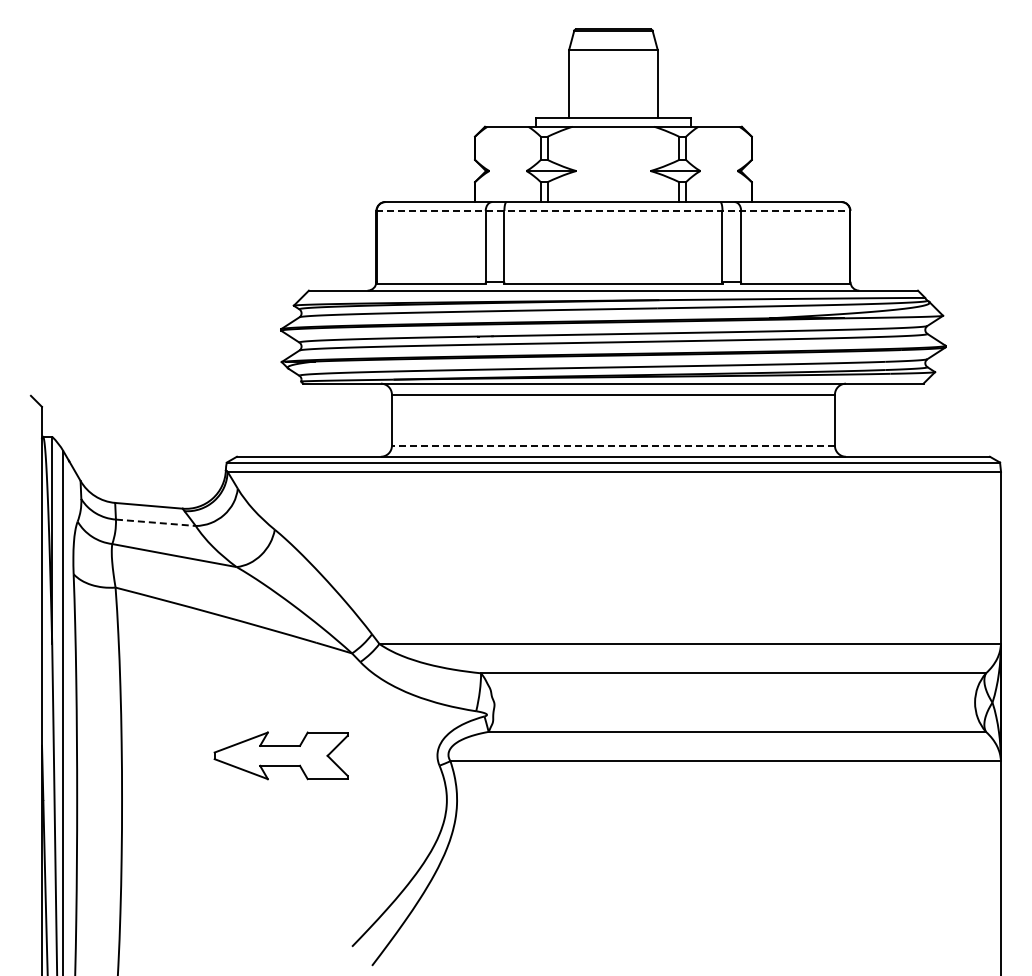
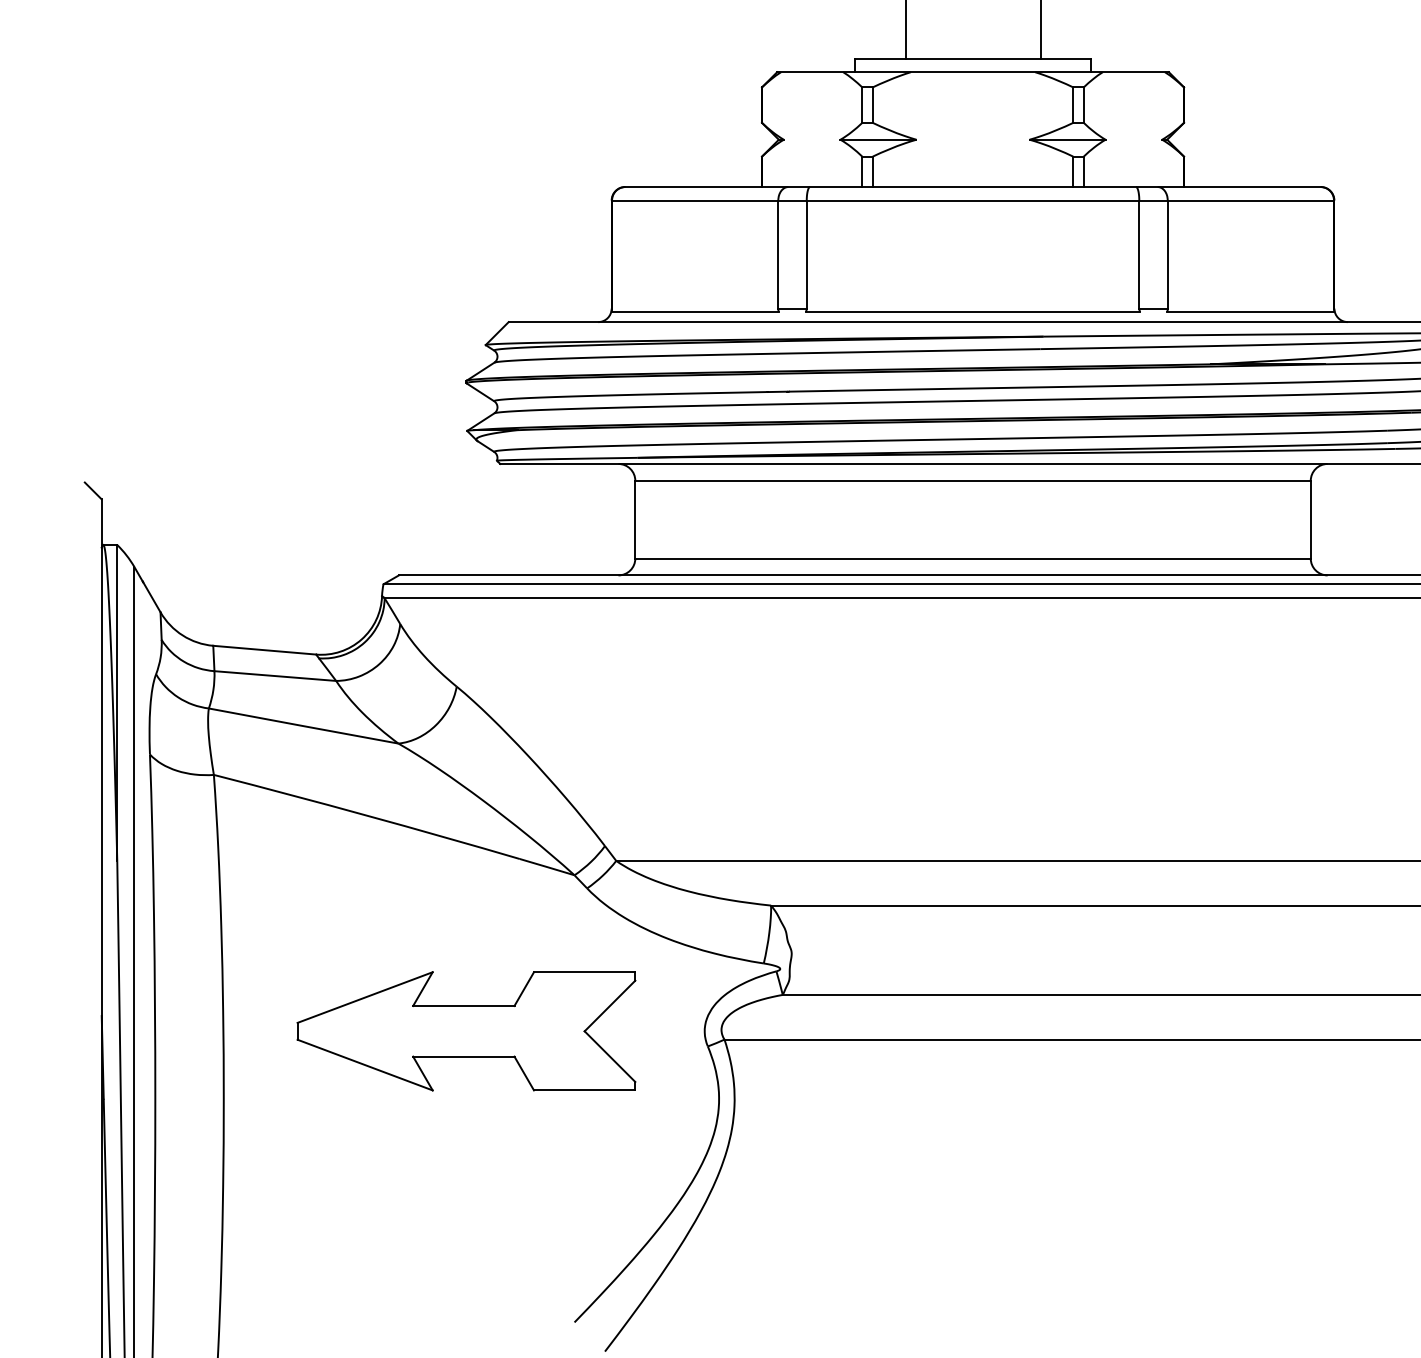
line: (613, 210) -> (973, 199), dashed -> solid
line: (612, 445) -> (971, 558), dashed -> solid
line: (156, 522) -> (276, 675), dashed -> solid
part: (280, 755) -> (465, 1030), size x1.67

